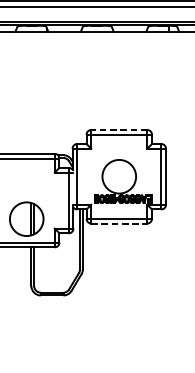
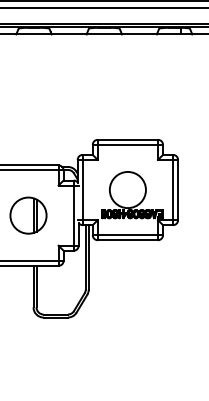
line: (118, 129) -> (127, 139), dashed -> solid
part: (26, 219) -> (28, 215), moved
line: (119, 223) -> (128, 240), dashed -> solid

